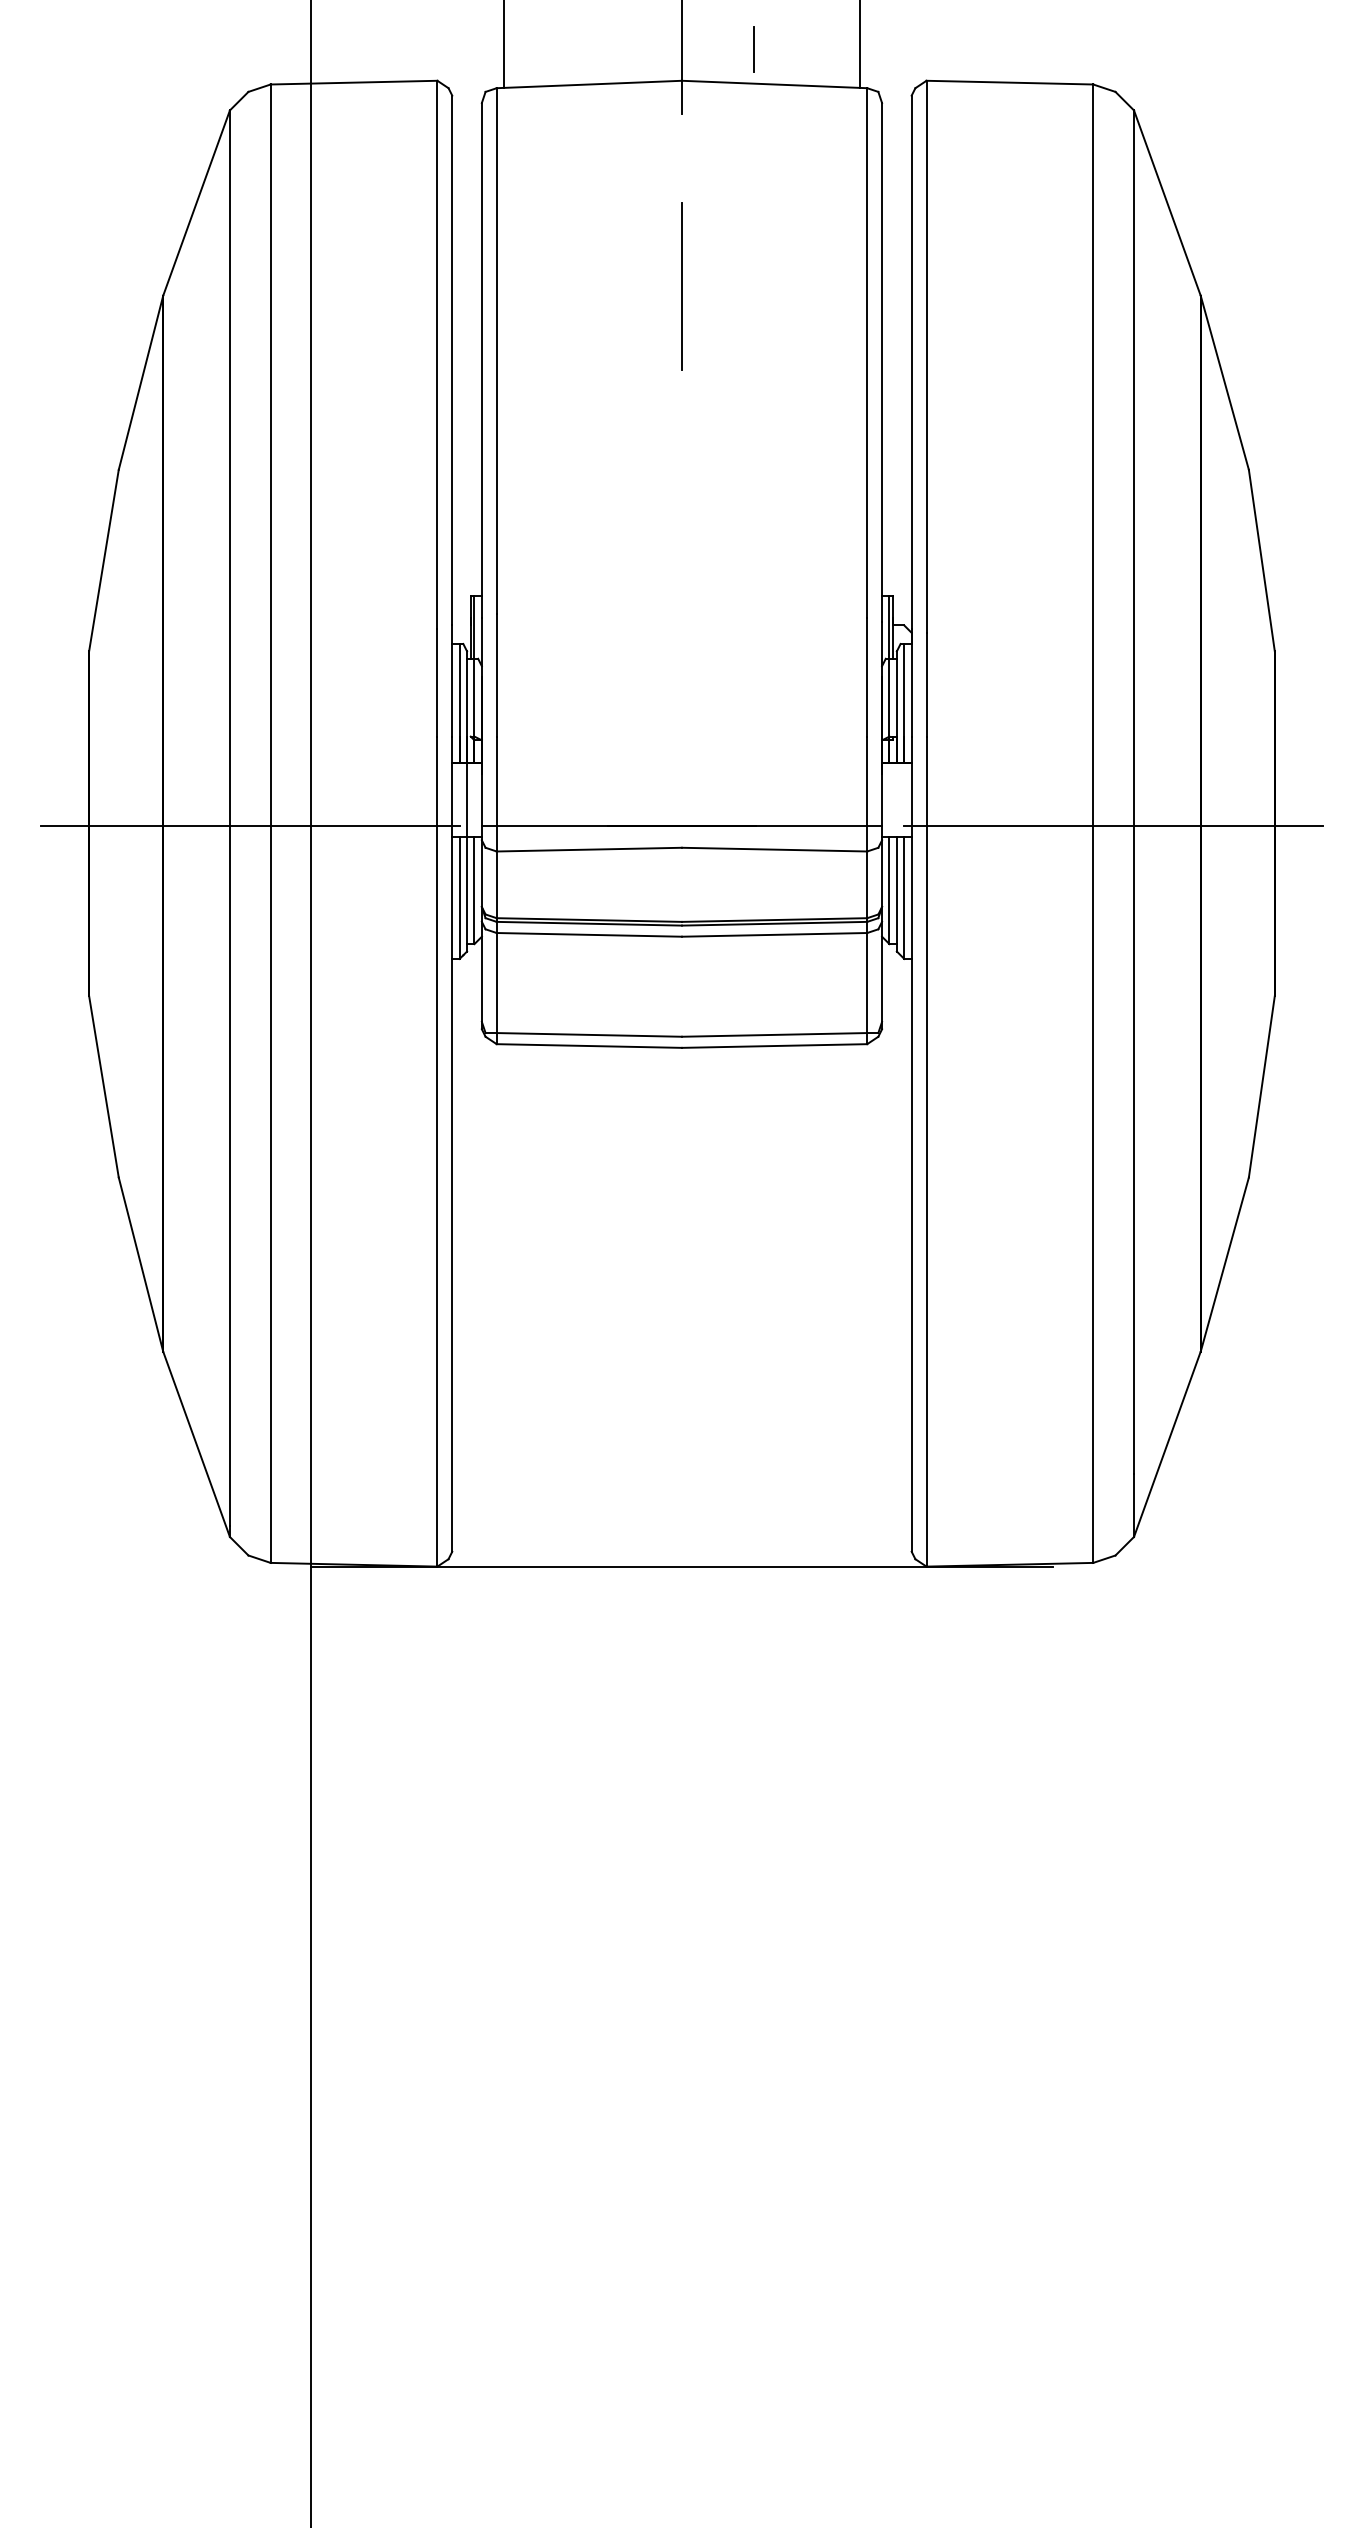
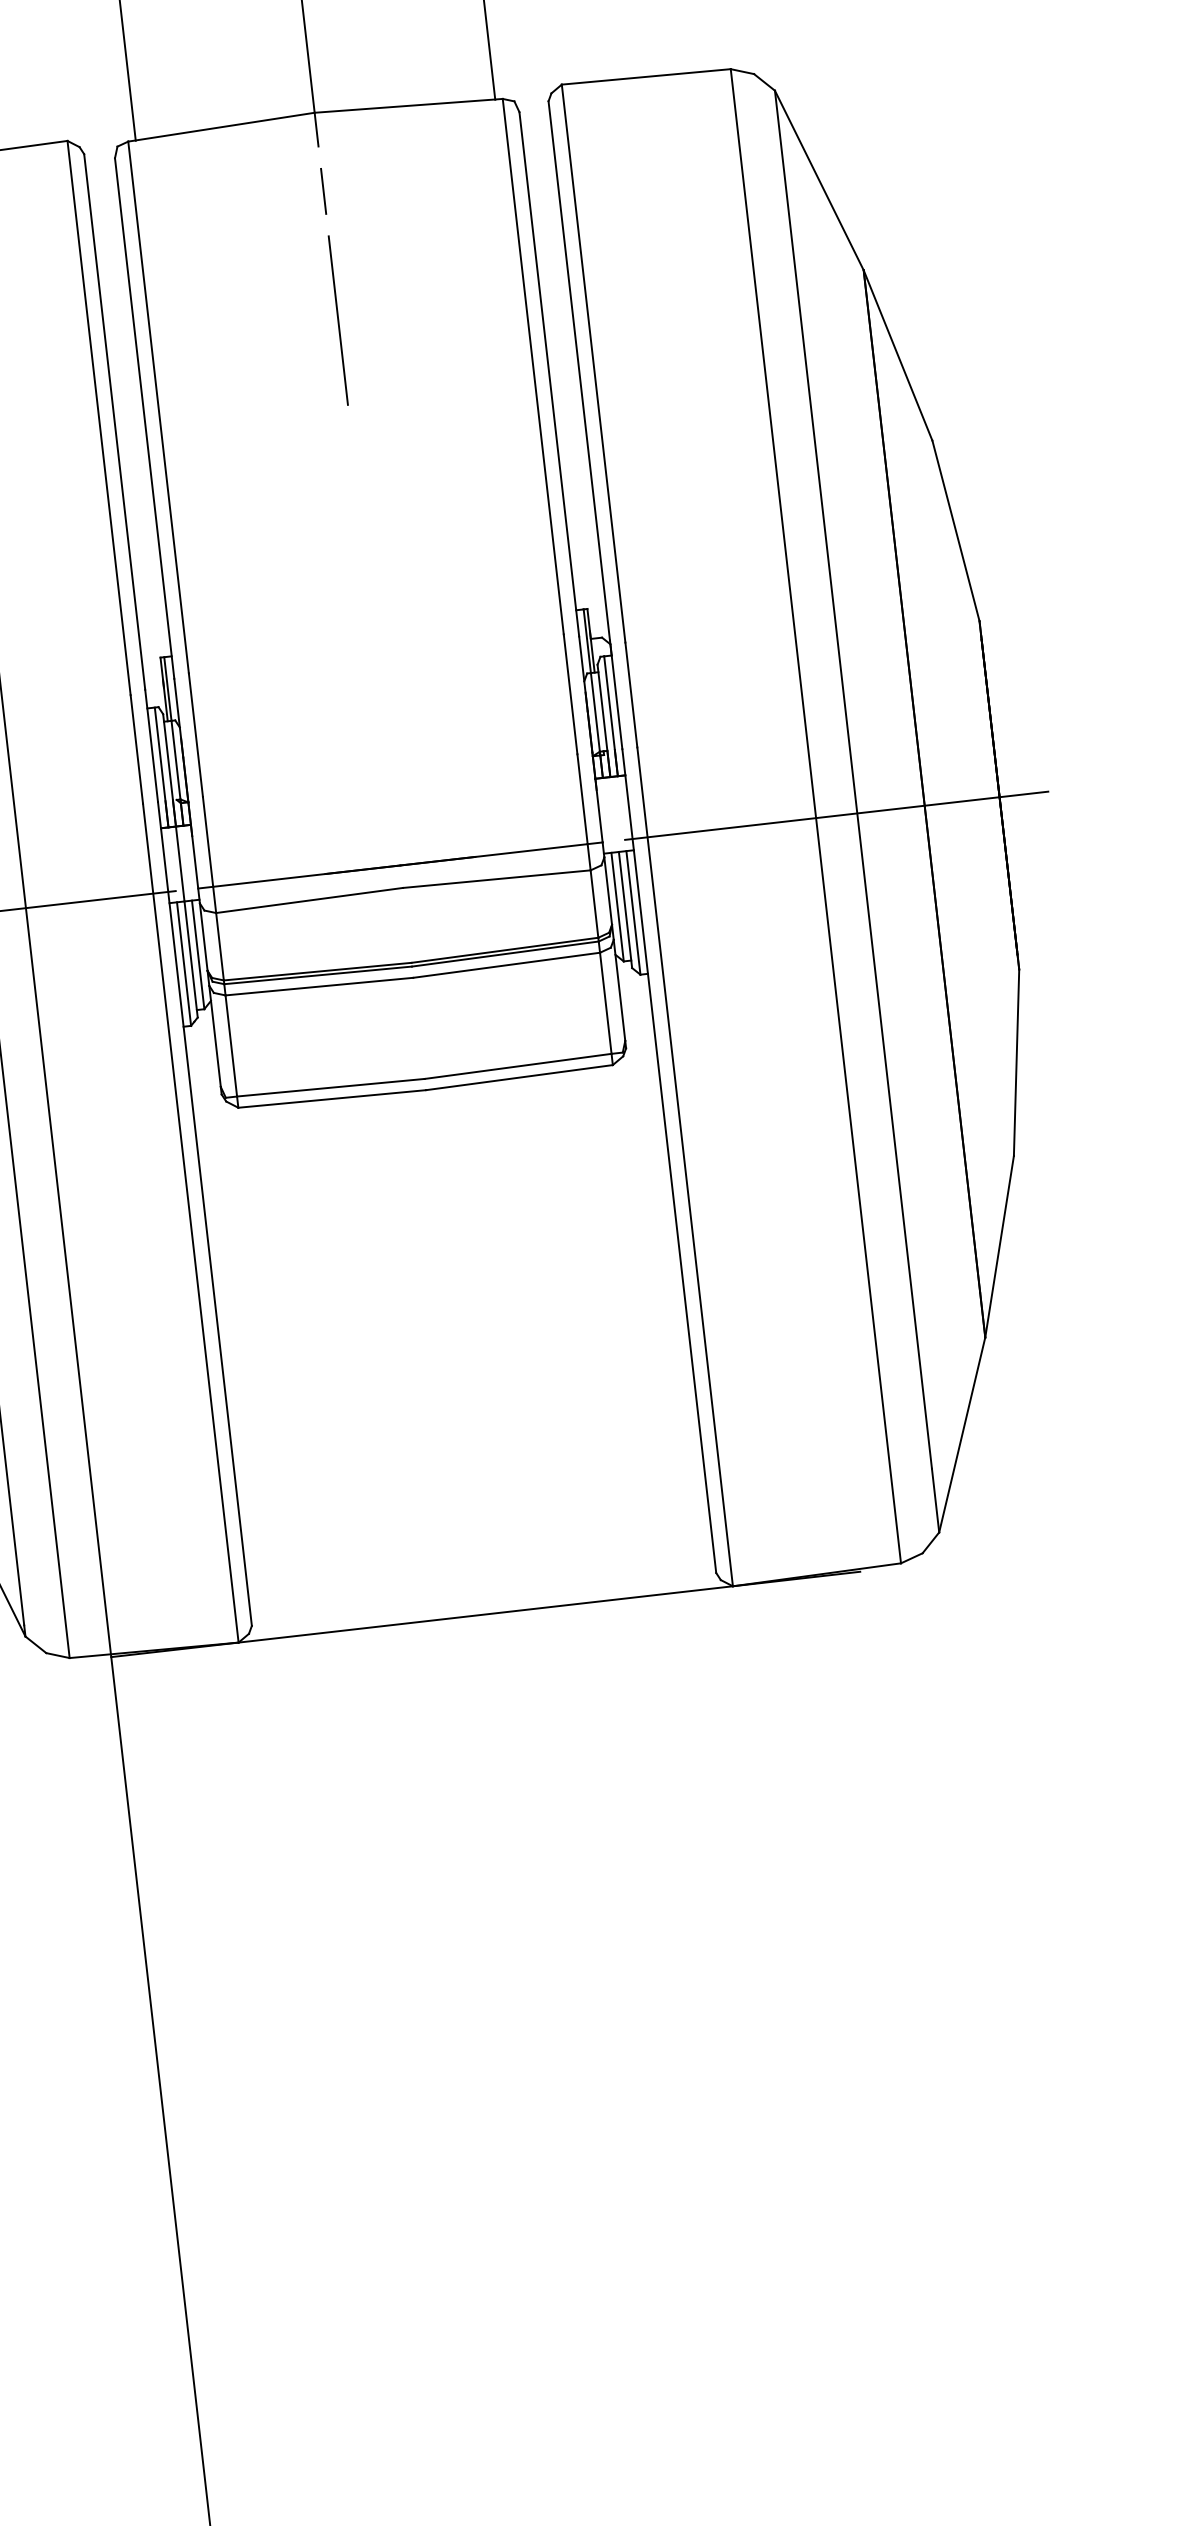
line: (753, 49) -> (323, 191), moved

